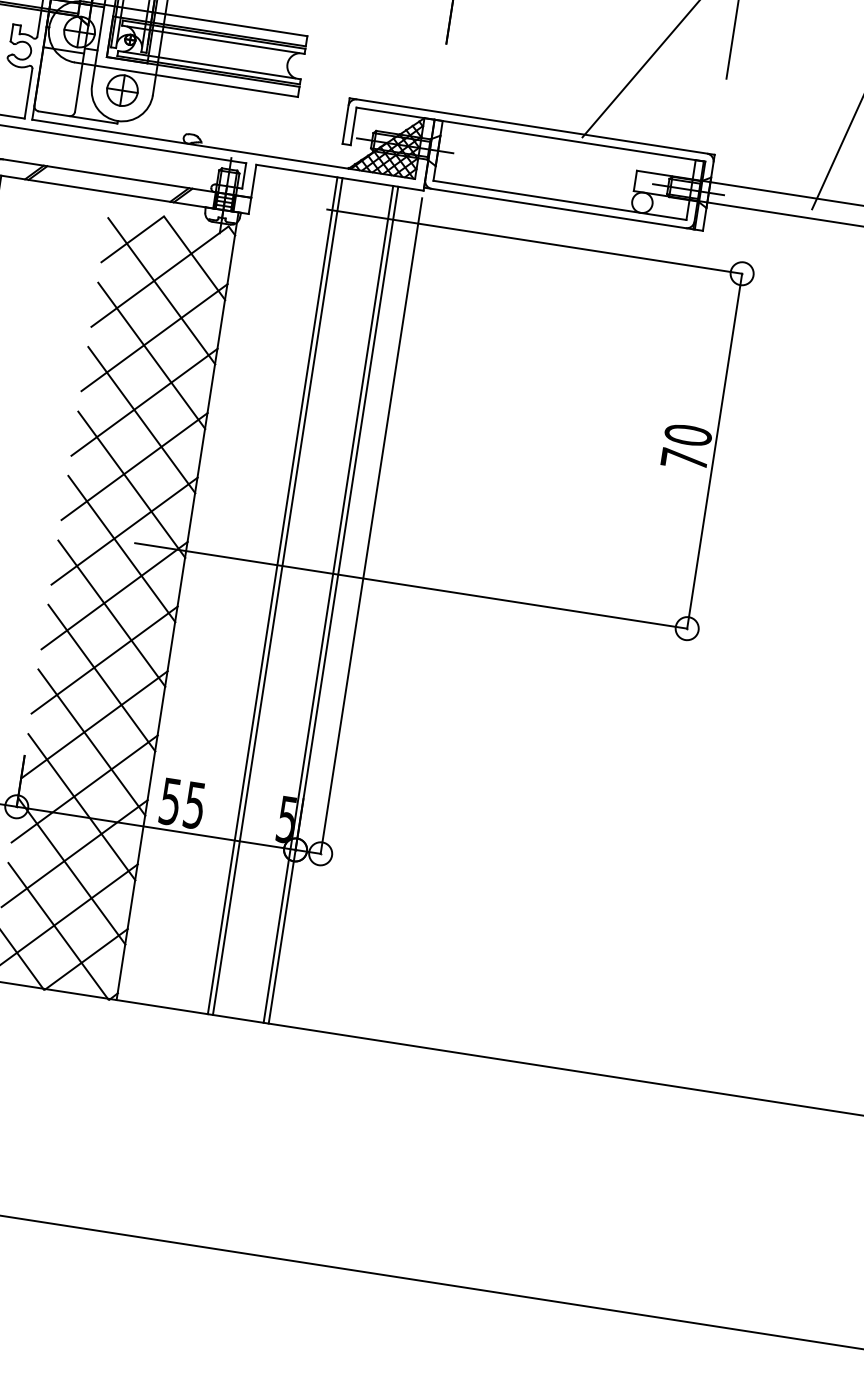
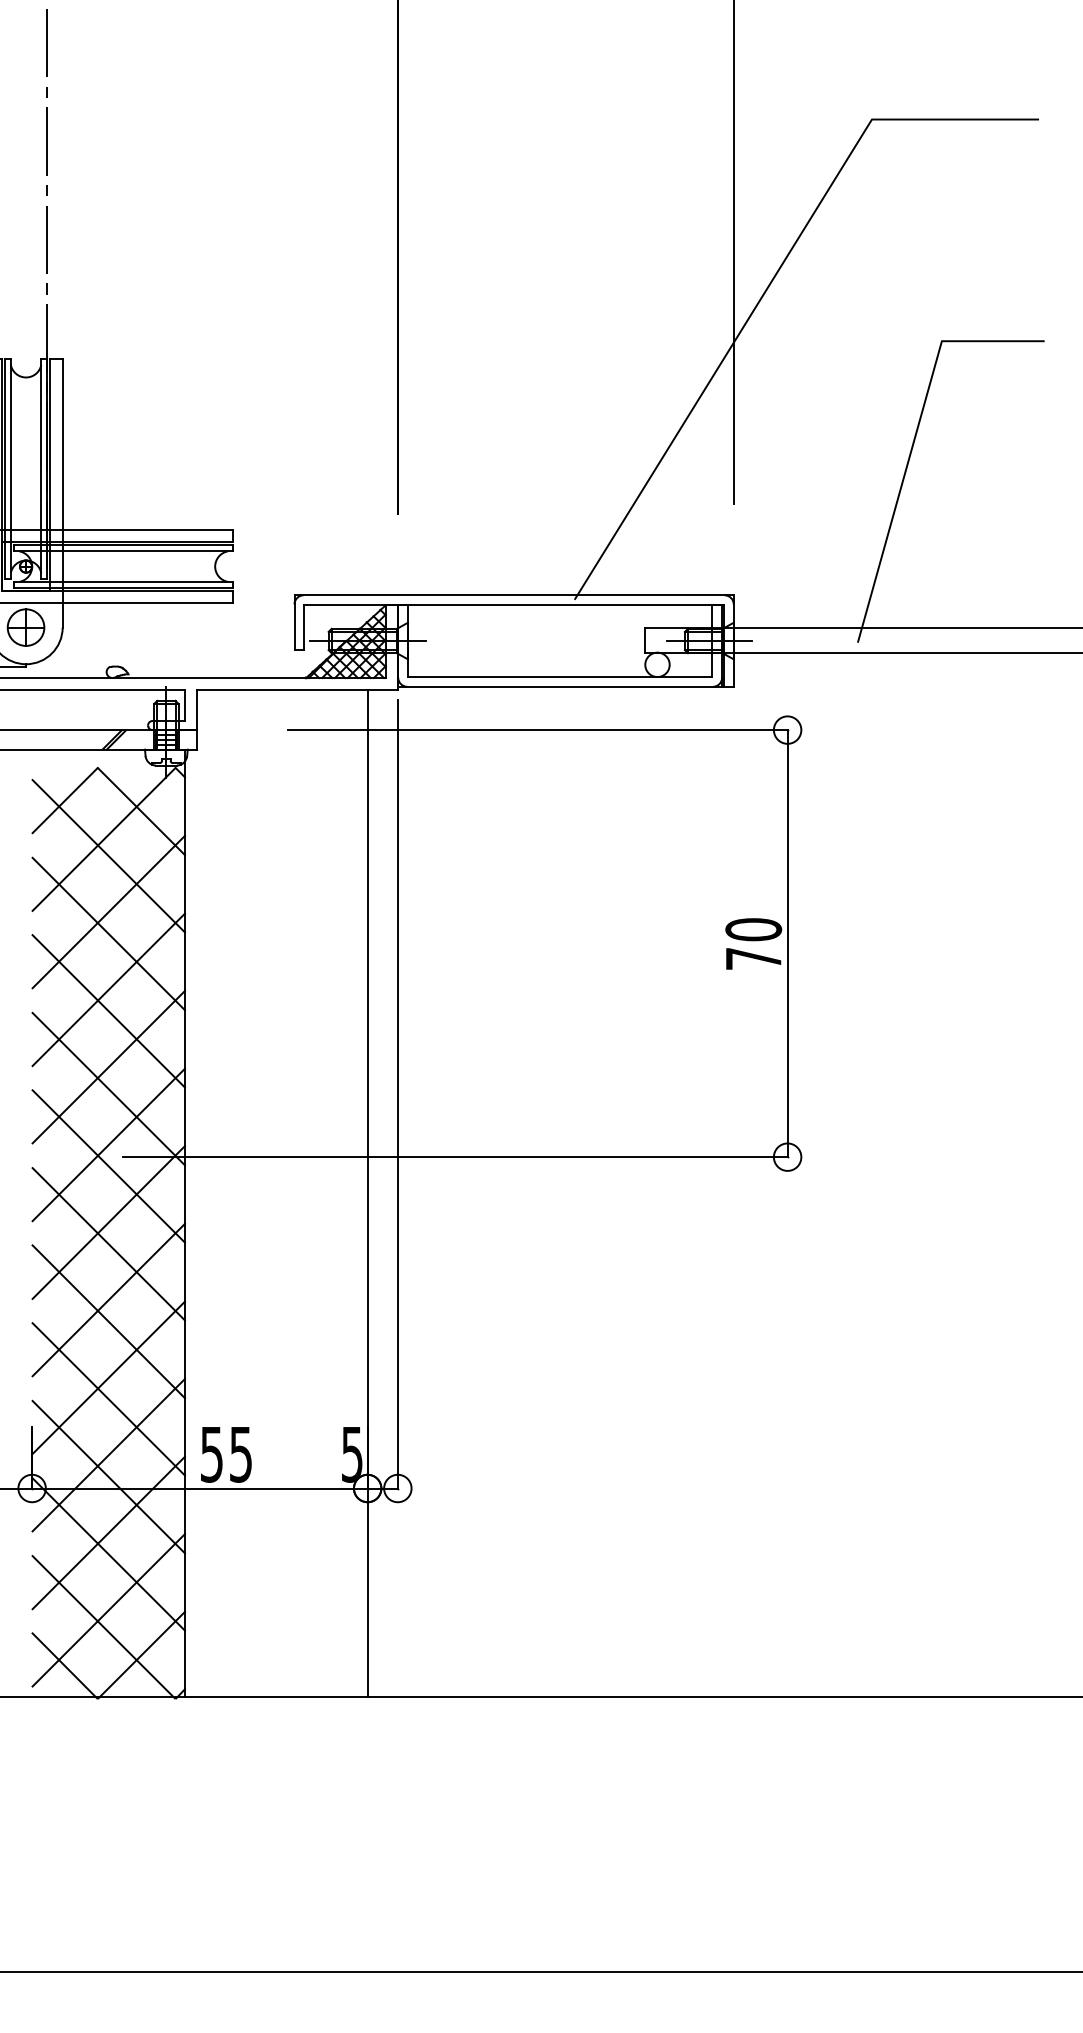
line: (272, 595) -> (294, 1193), removed
line: (277, 596) -> (300, 1193), removed
line: (328, 604) -> (361, 1193), removed

